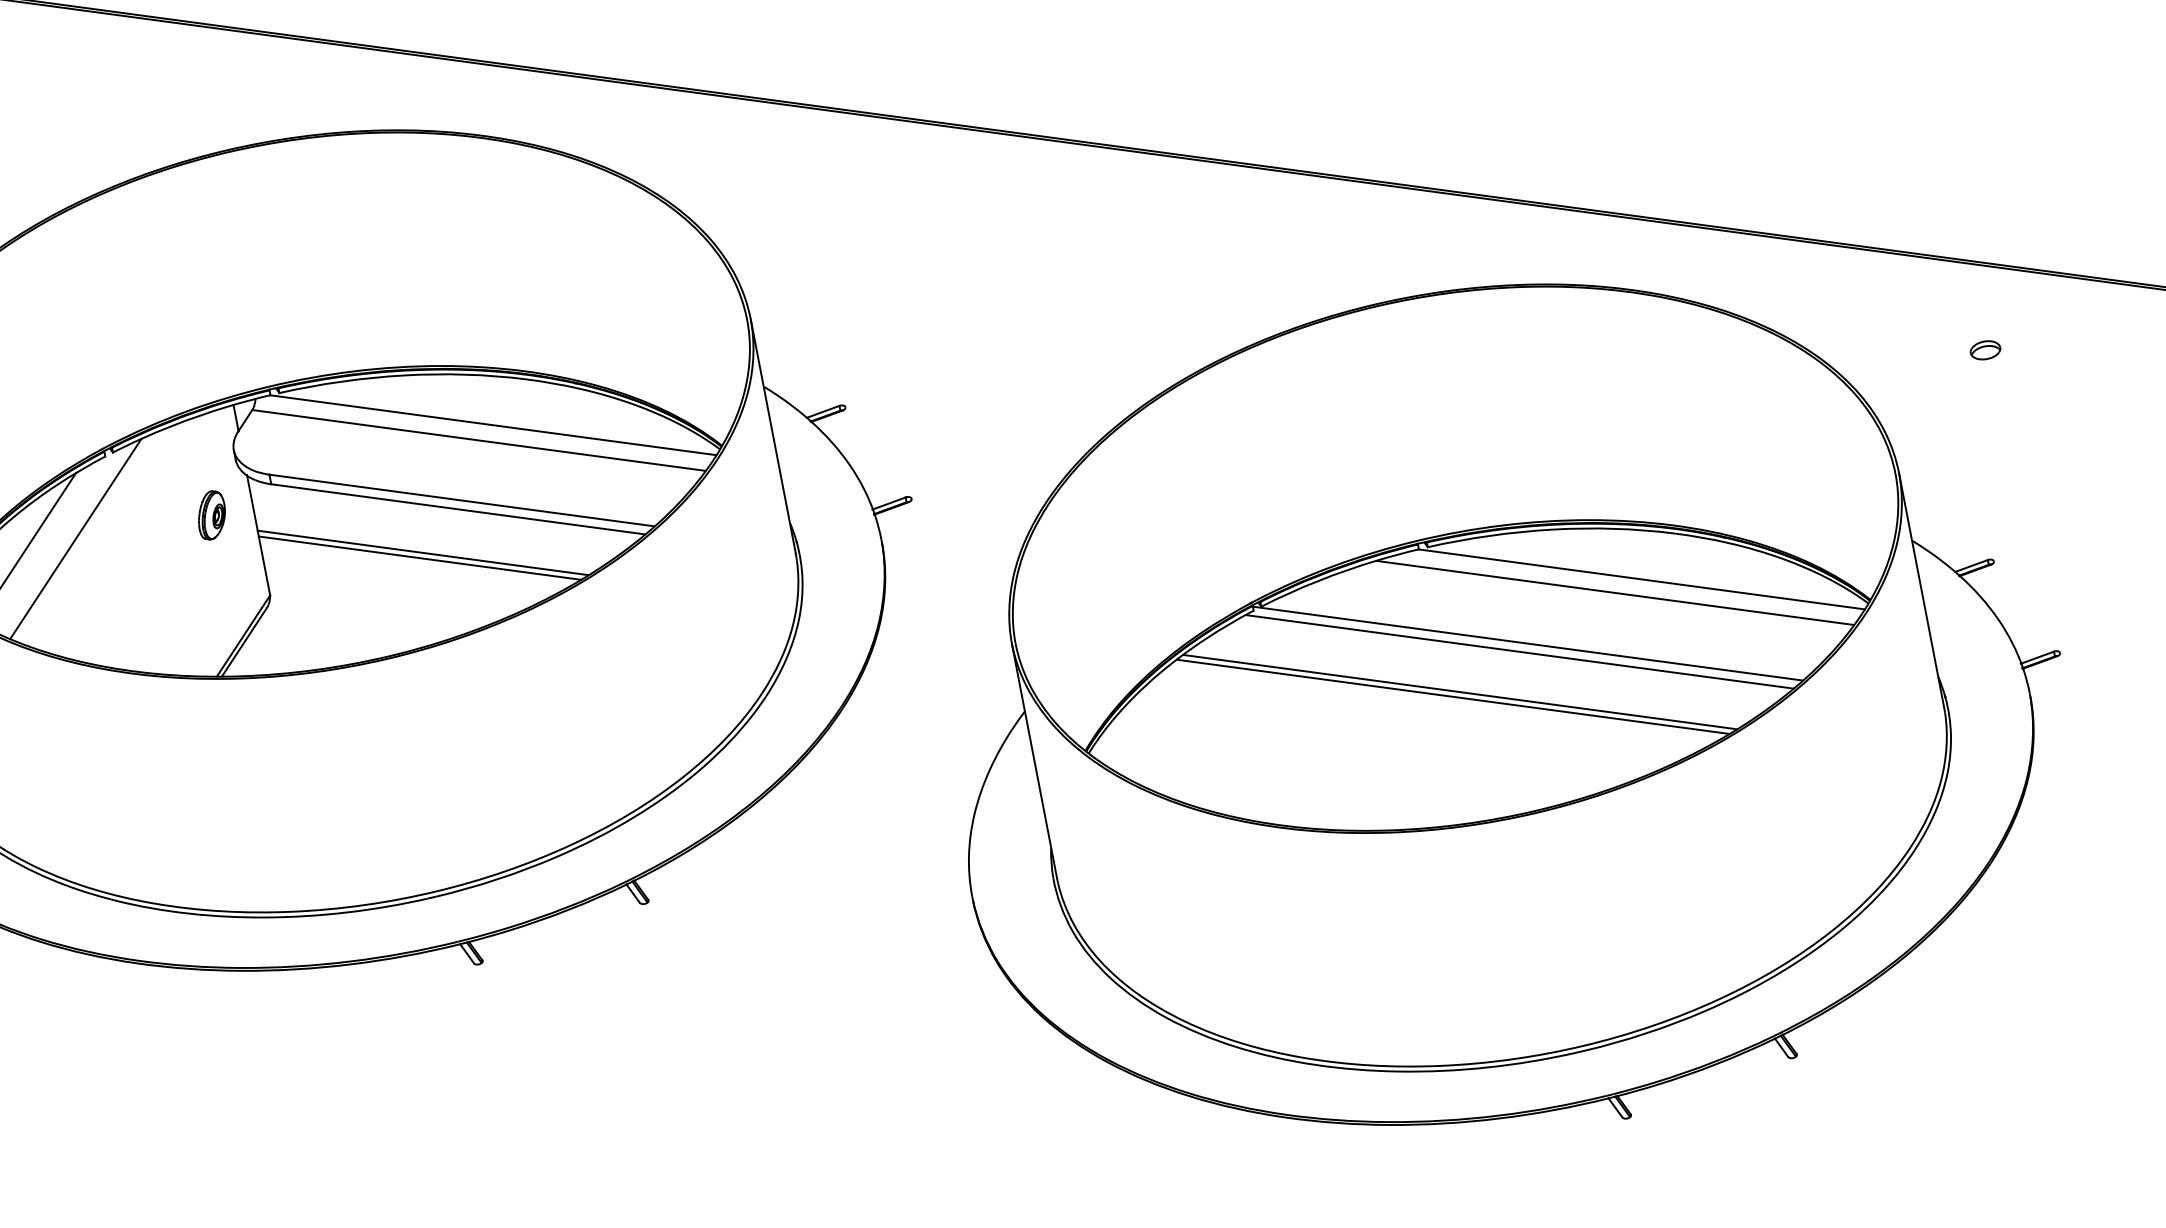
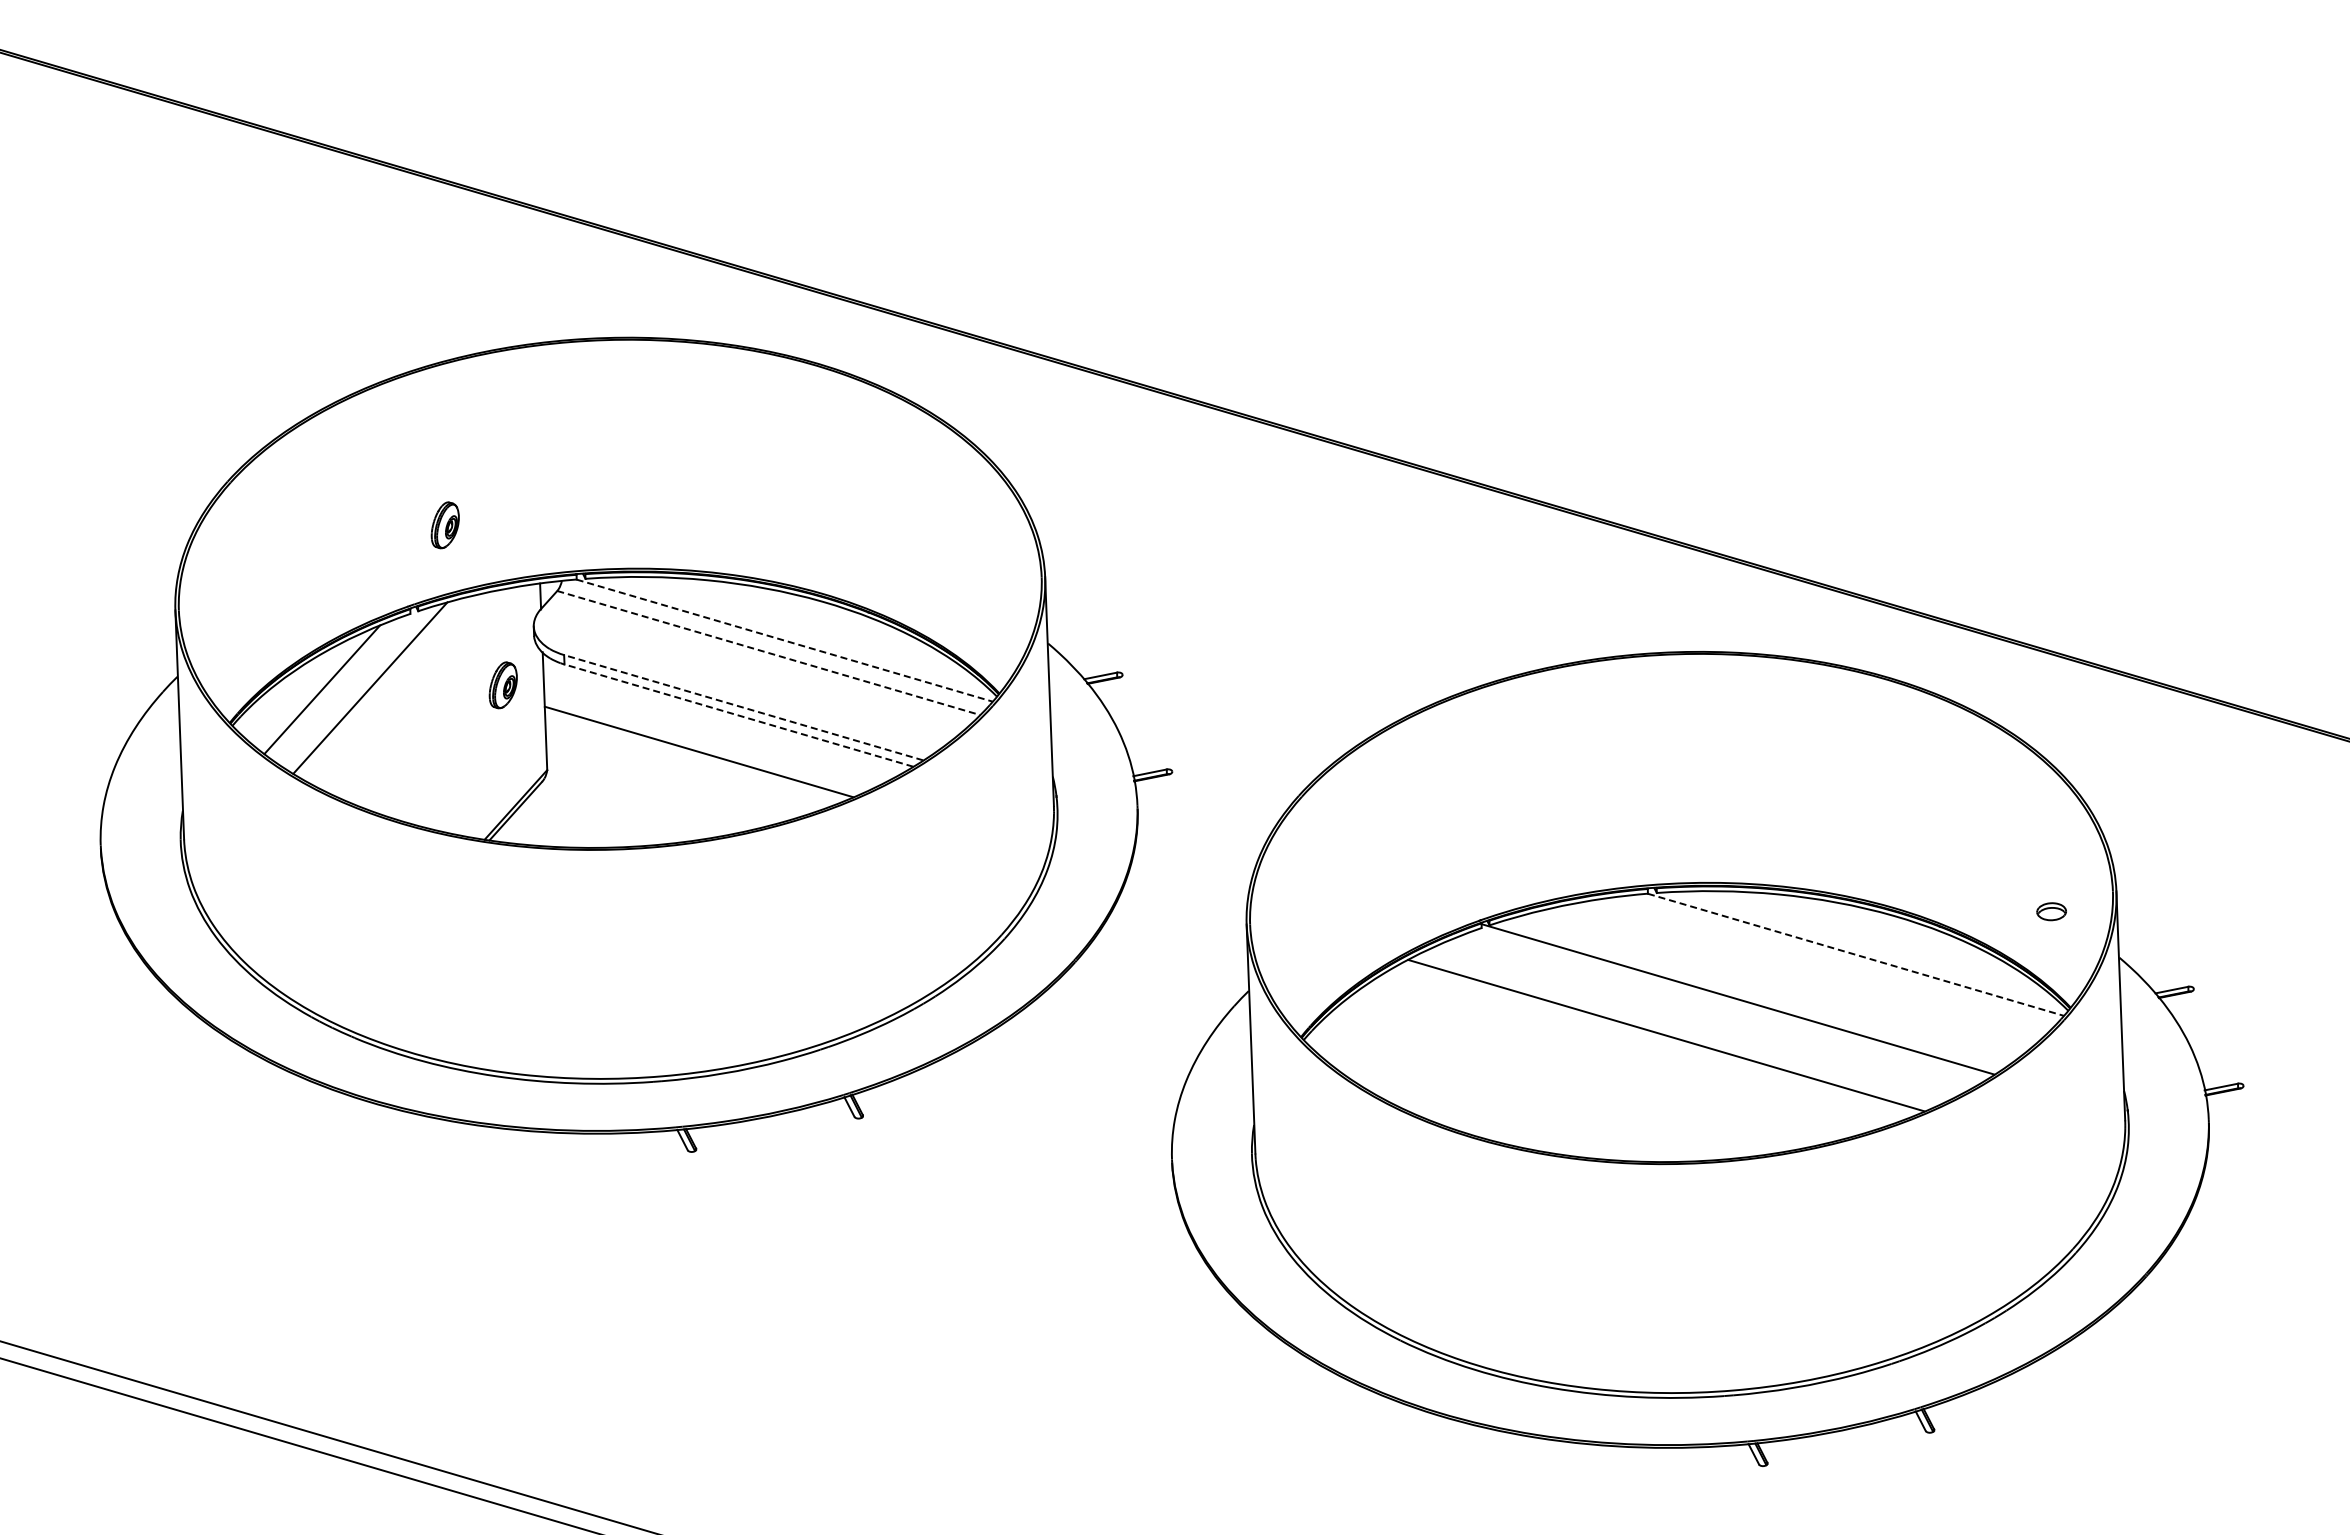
part: (1985, 350) -> (2051, 911), moved
part: (126, 360) -> (444, 525), added
line: (493, 425) -> (784, 640), solid -> dashed
line: (479, 440) -> (769, 653), solid -> dashed
line: (461, 500) -> (743, 707), solid -> dashed
line: (457, 509) -> (738, 715), solid -> dashed
line: (420, 558) -> (695, 756), removed
line: (1641, 579) -> (1855, 954), solid -> dashed
line: (1615, 592) -> (1828, 963), removed
line: (1519, 651) -> (1728, 1005), removed
line: (1452, 696) -> (1658, 1038), removed

